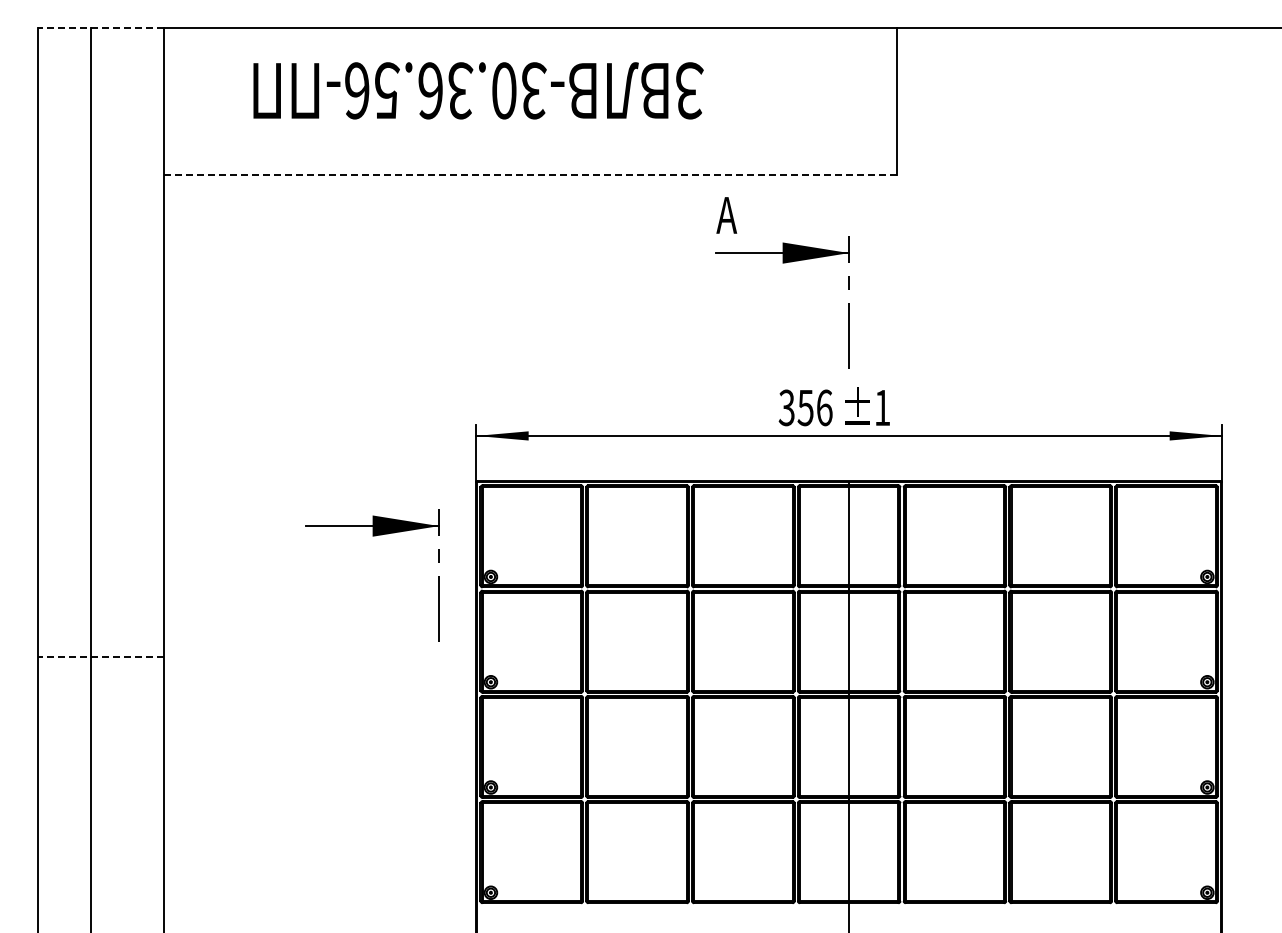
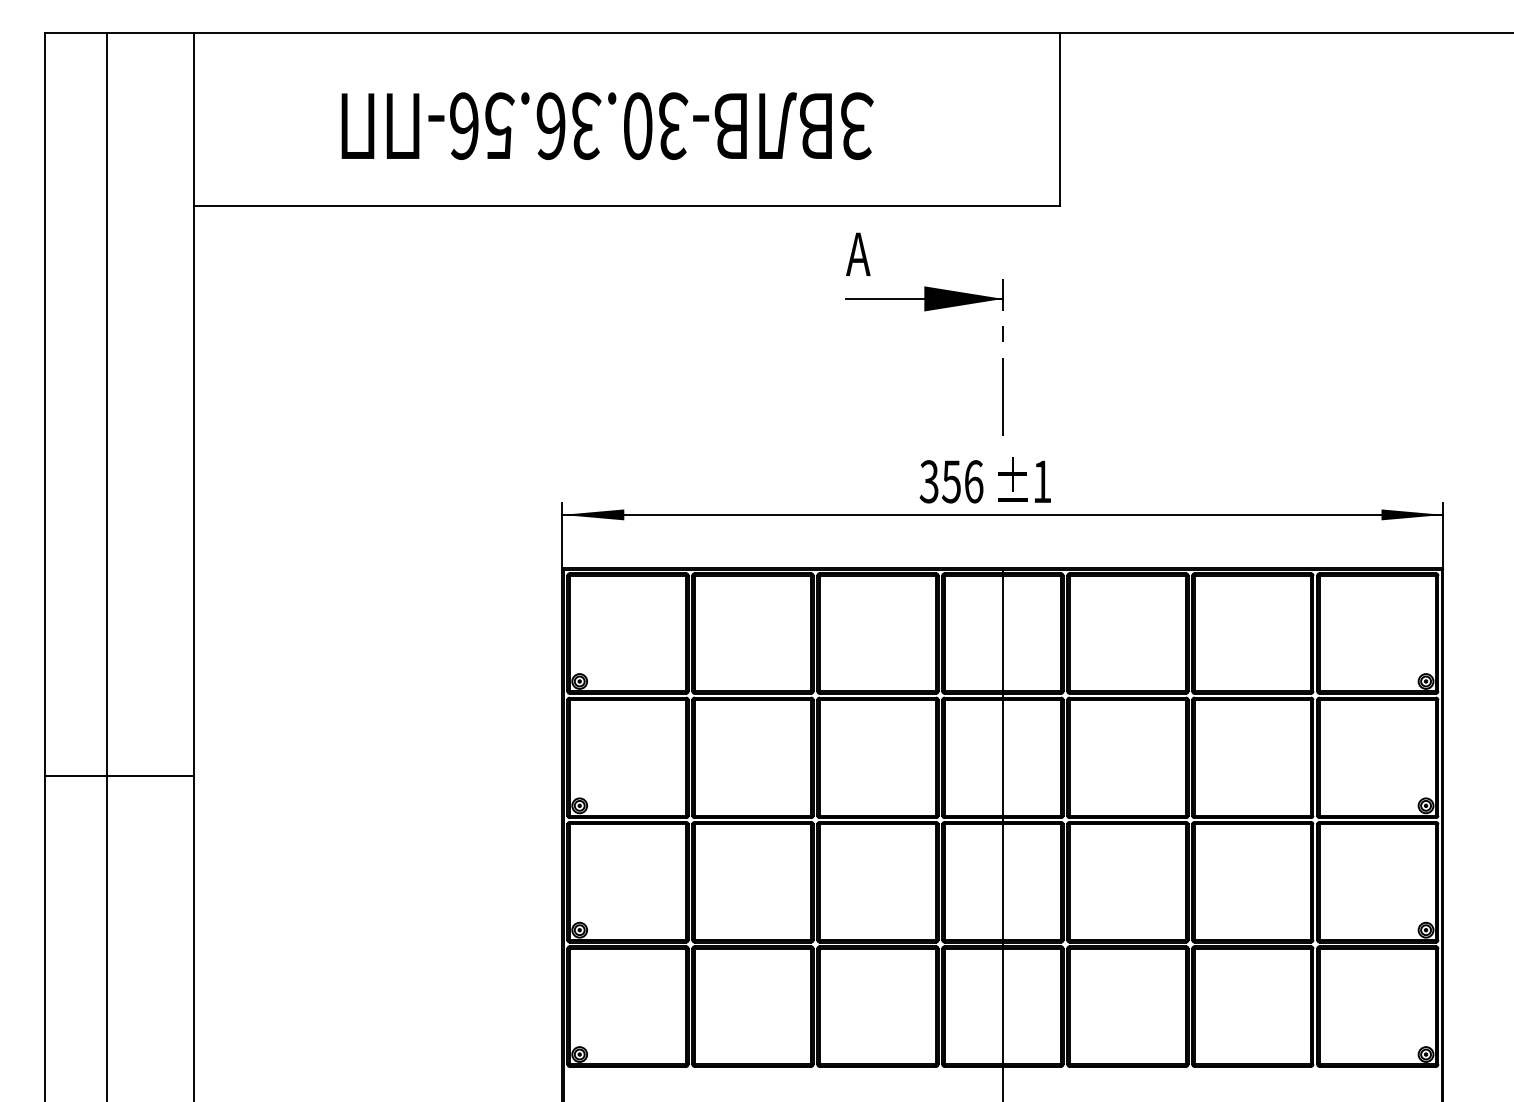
line: (101, 28) -> (119, 33), dashed -> solid
text: (478, 90) -> (607, 125), moved
line: (530, 174) -> (626, 206), dashed -> solid
part: (372, 536) -> (439, 633), removed
line: (101, 656) -> (119, 775), dashed -> solid

